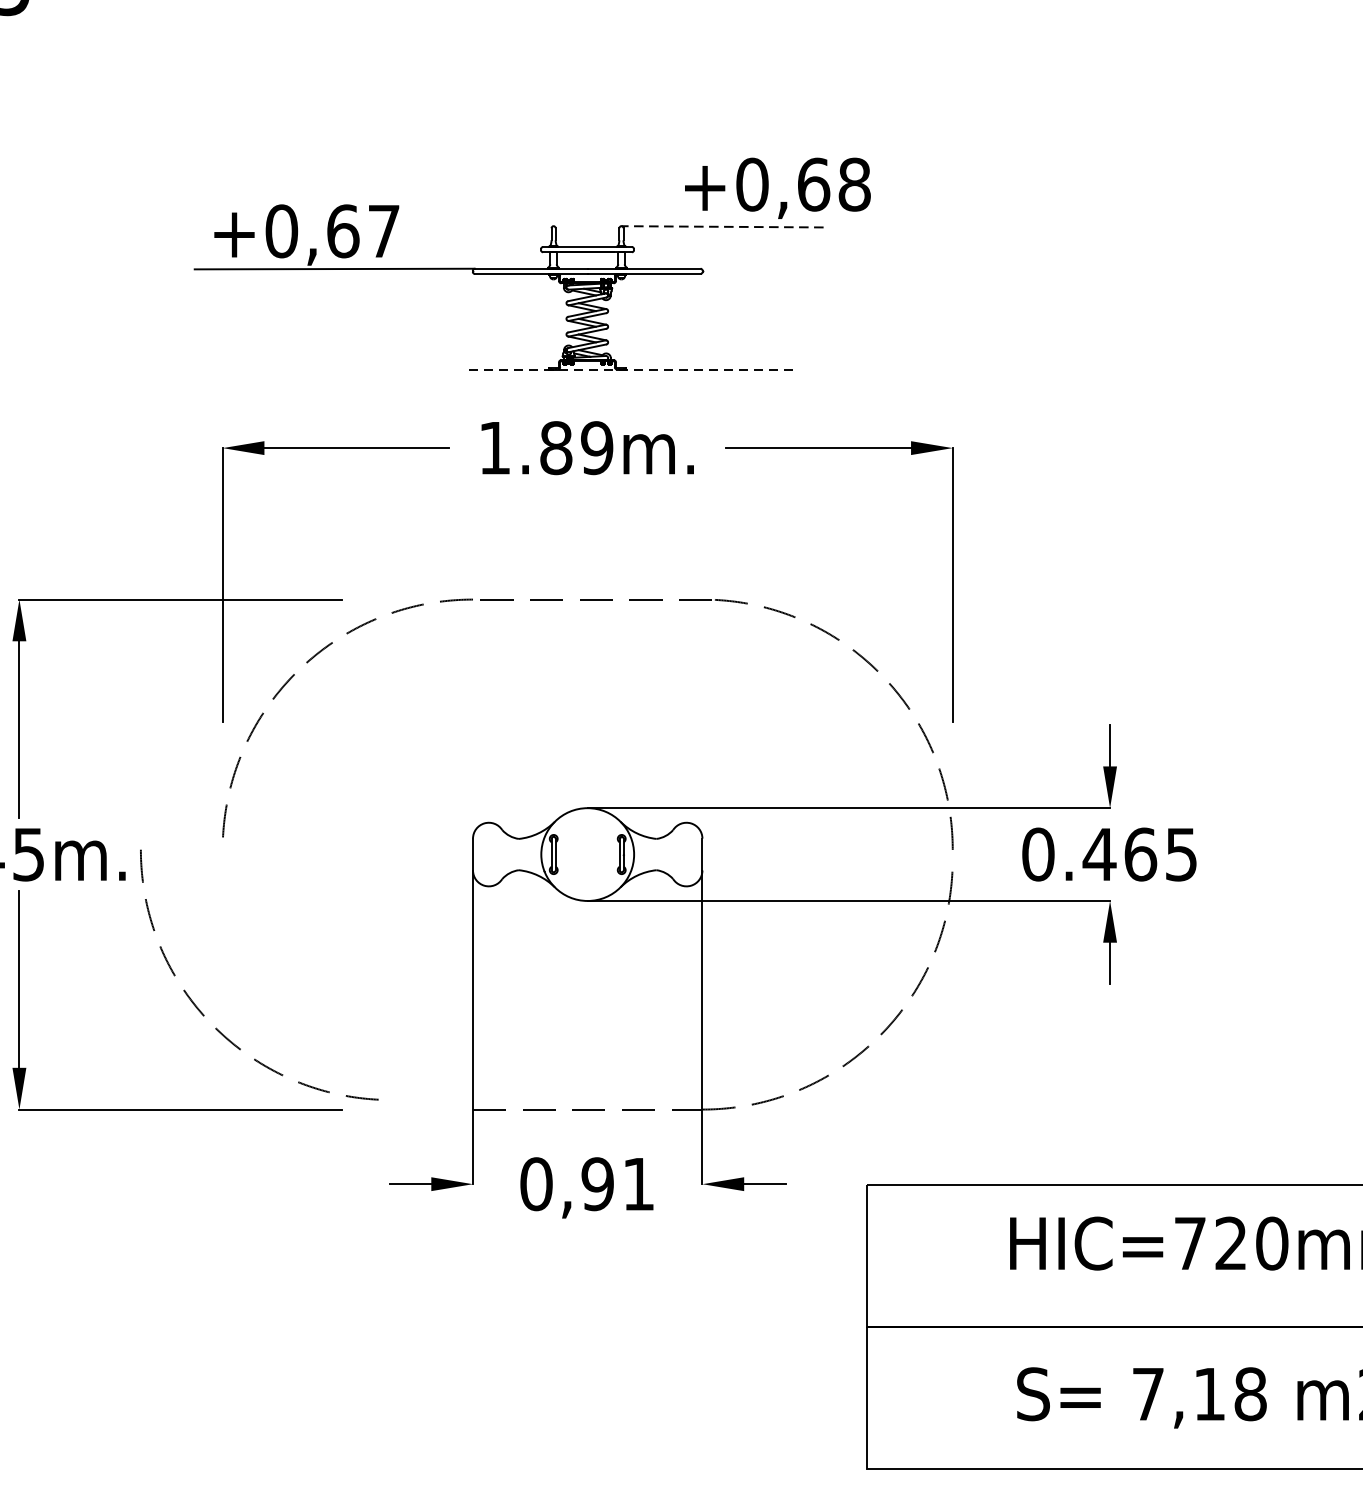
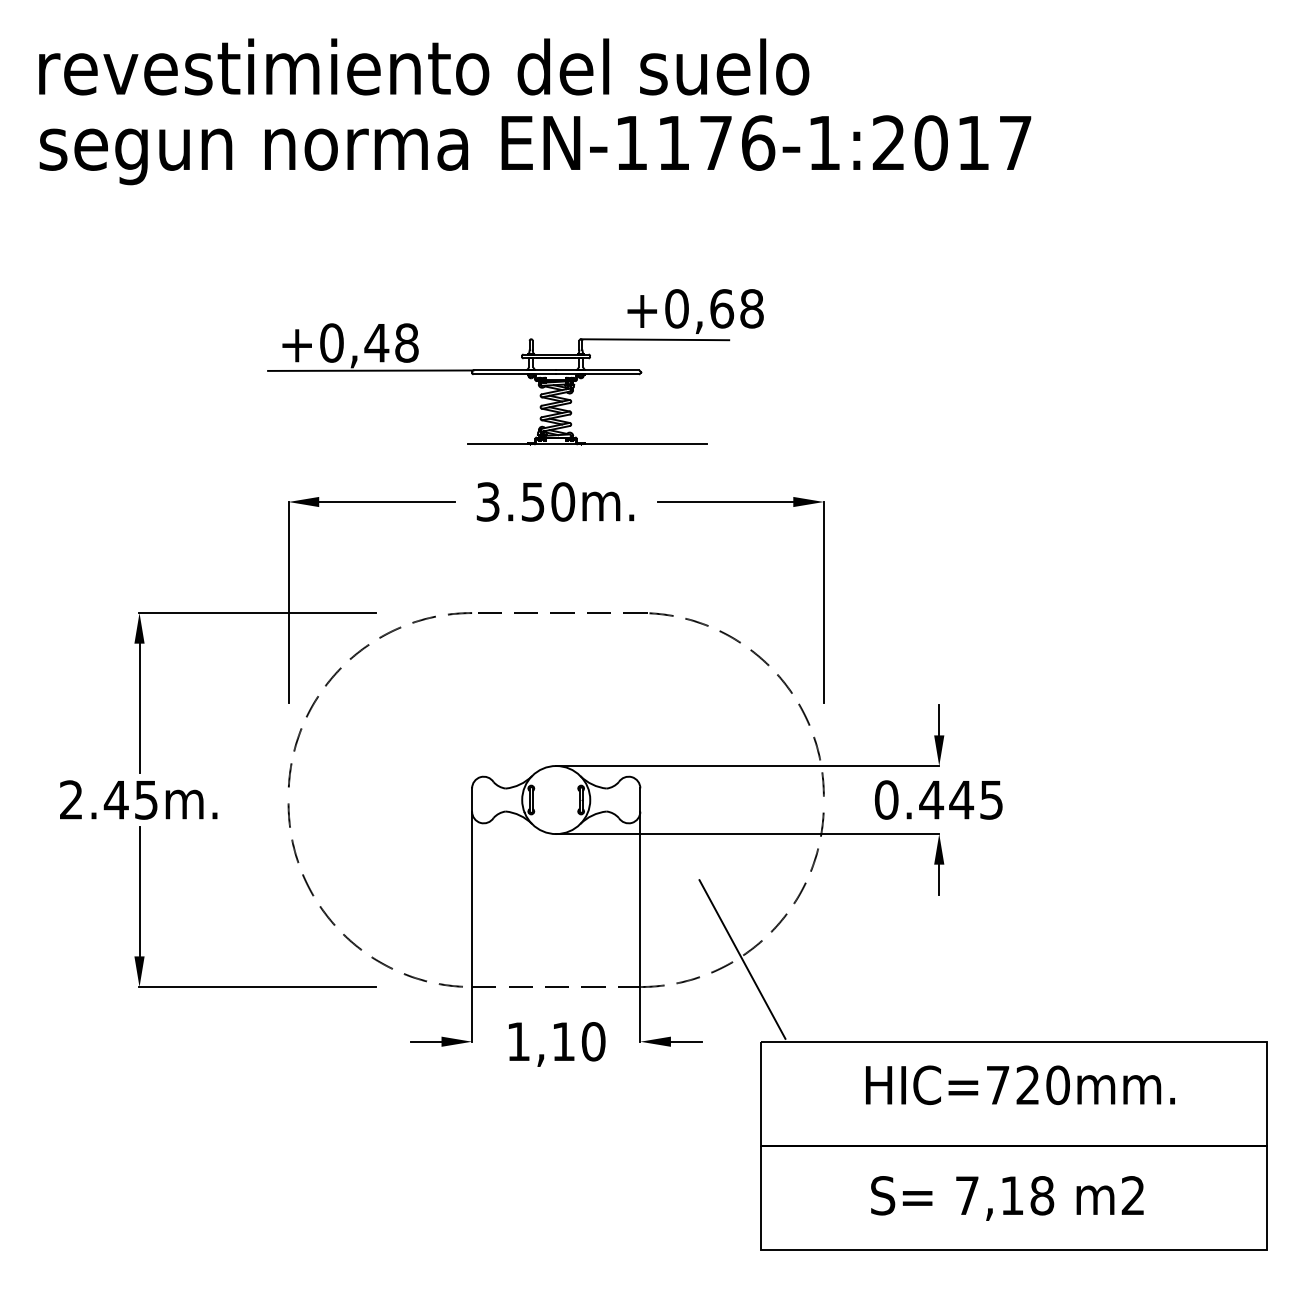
line: (721, 226) -> (654, 339), dashed -> solid
text: (363, 230) -> (391, 342), +0,67 -> +0,48
line: (630, 369) -> (587, 444), dashed -> solid
text: (545, 447) -> (525, 501), 1.89m. -> 3.50m.
text: (1140, 853) -> (961, 799), 0.465 -> 0.445
arc: (204, 1014) -> (335, 924), moved
line: (841, 1072) -> (742, 959), added
text: (586, 1183) -> (555, 1041), 0,91 -> 1,10

